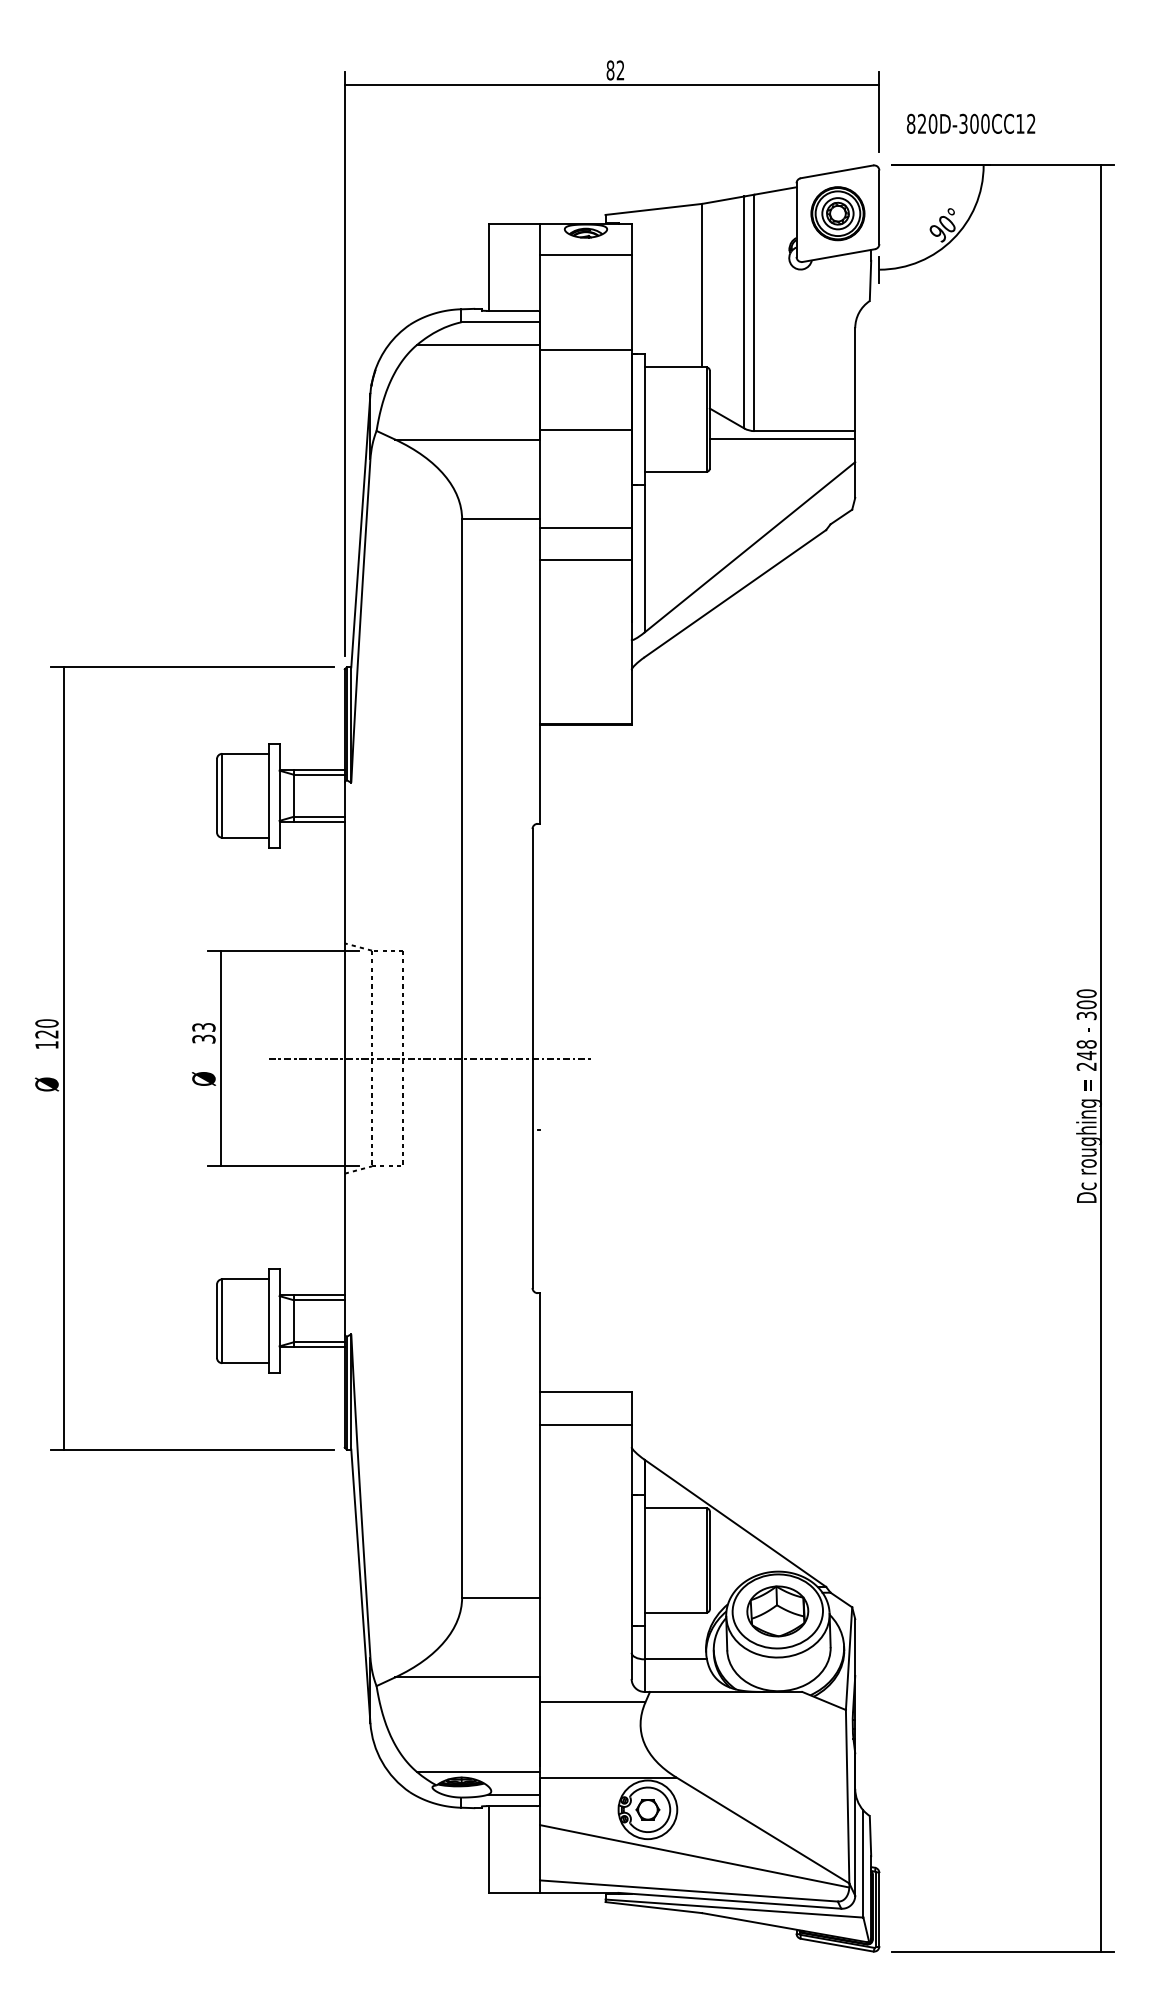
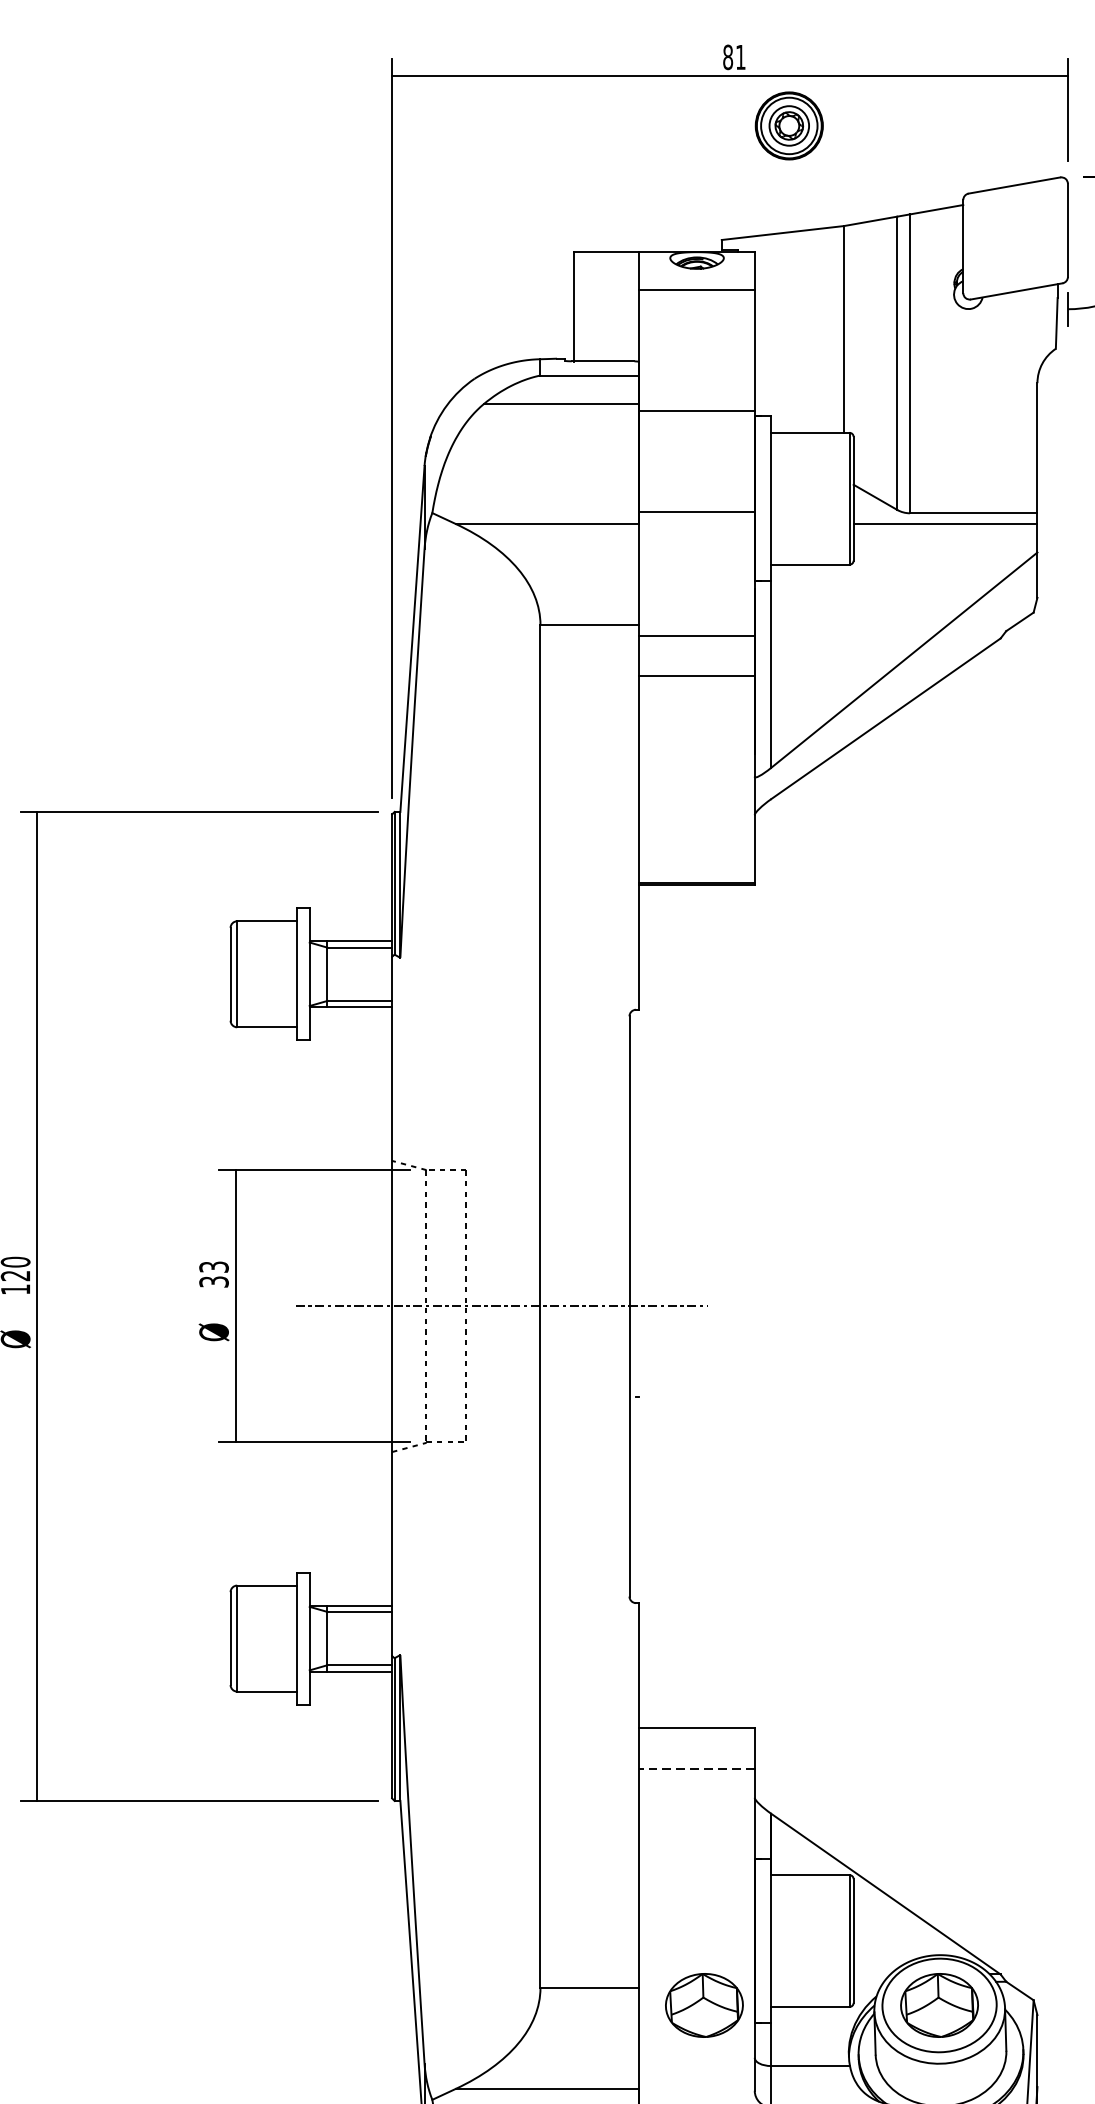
text: (620, 70) -> (740, 57), 82 -> 81
part: (837, 213) -> (788, 125), moved
line: (585, 1424) -> (696, 1769), solid -> dashed
part: (591, 1611) -> (704, 2005), added

